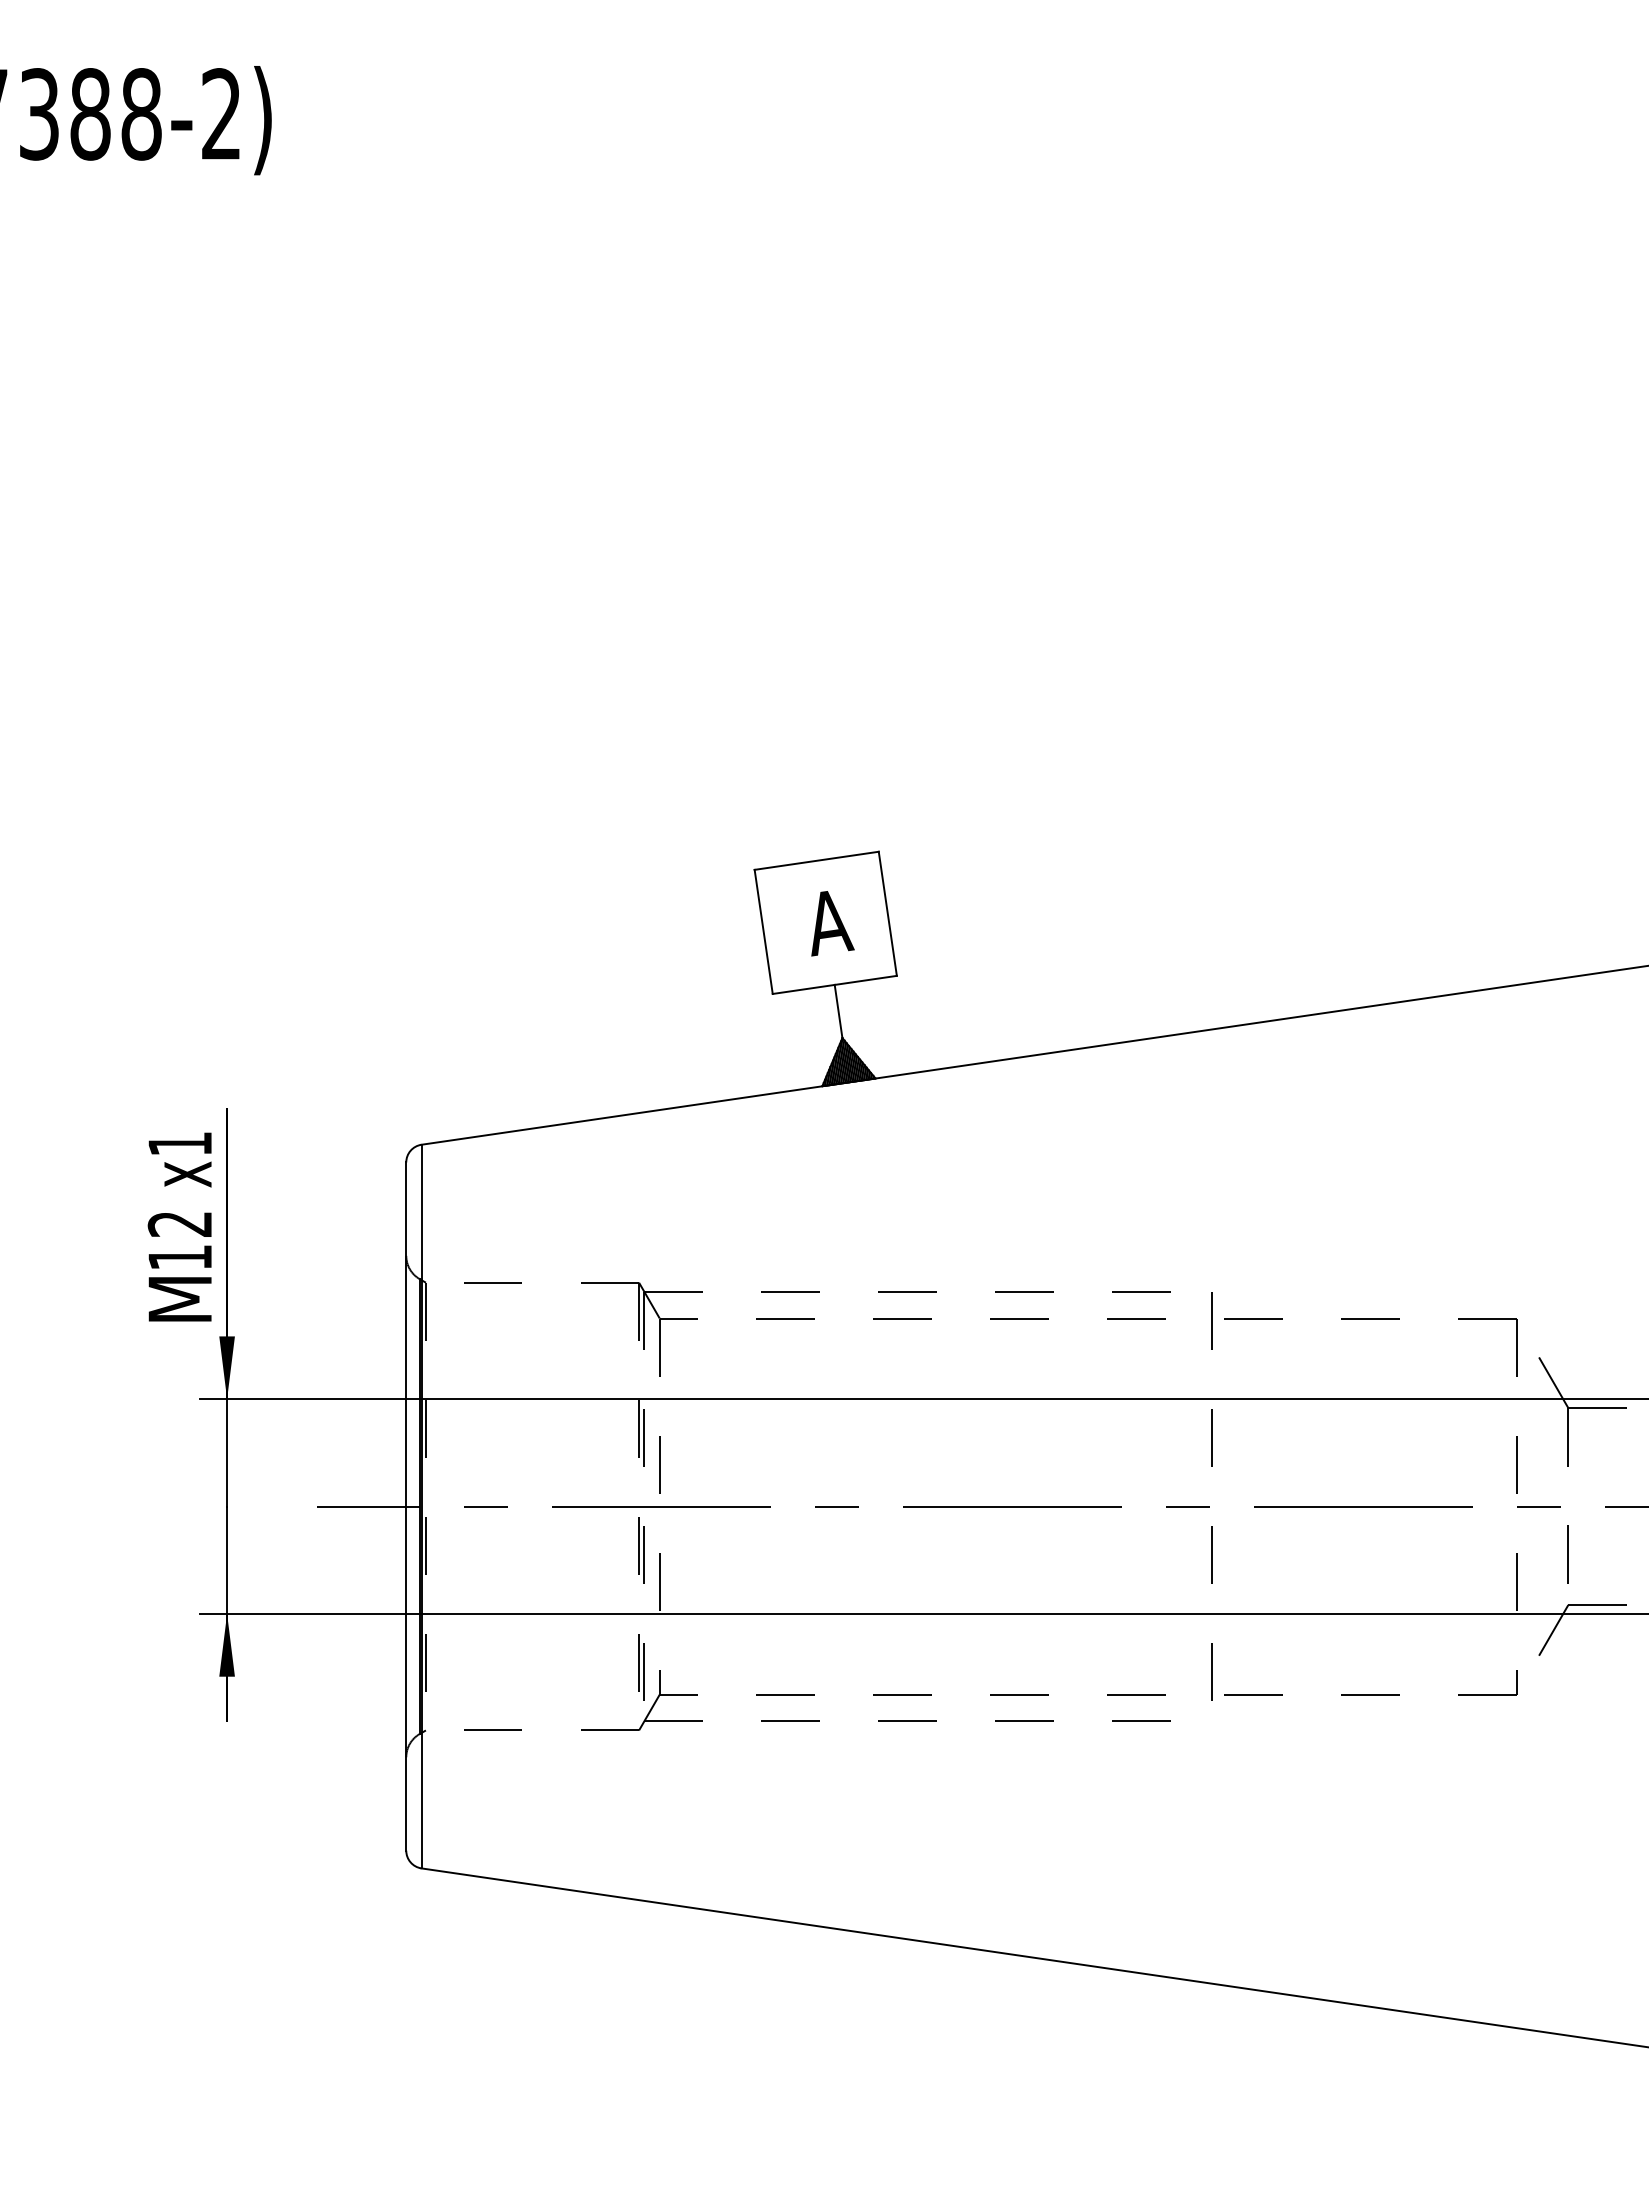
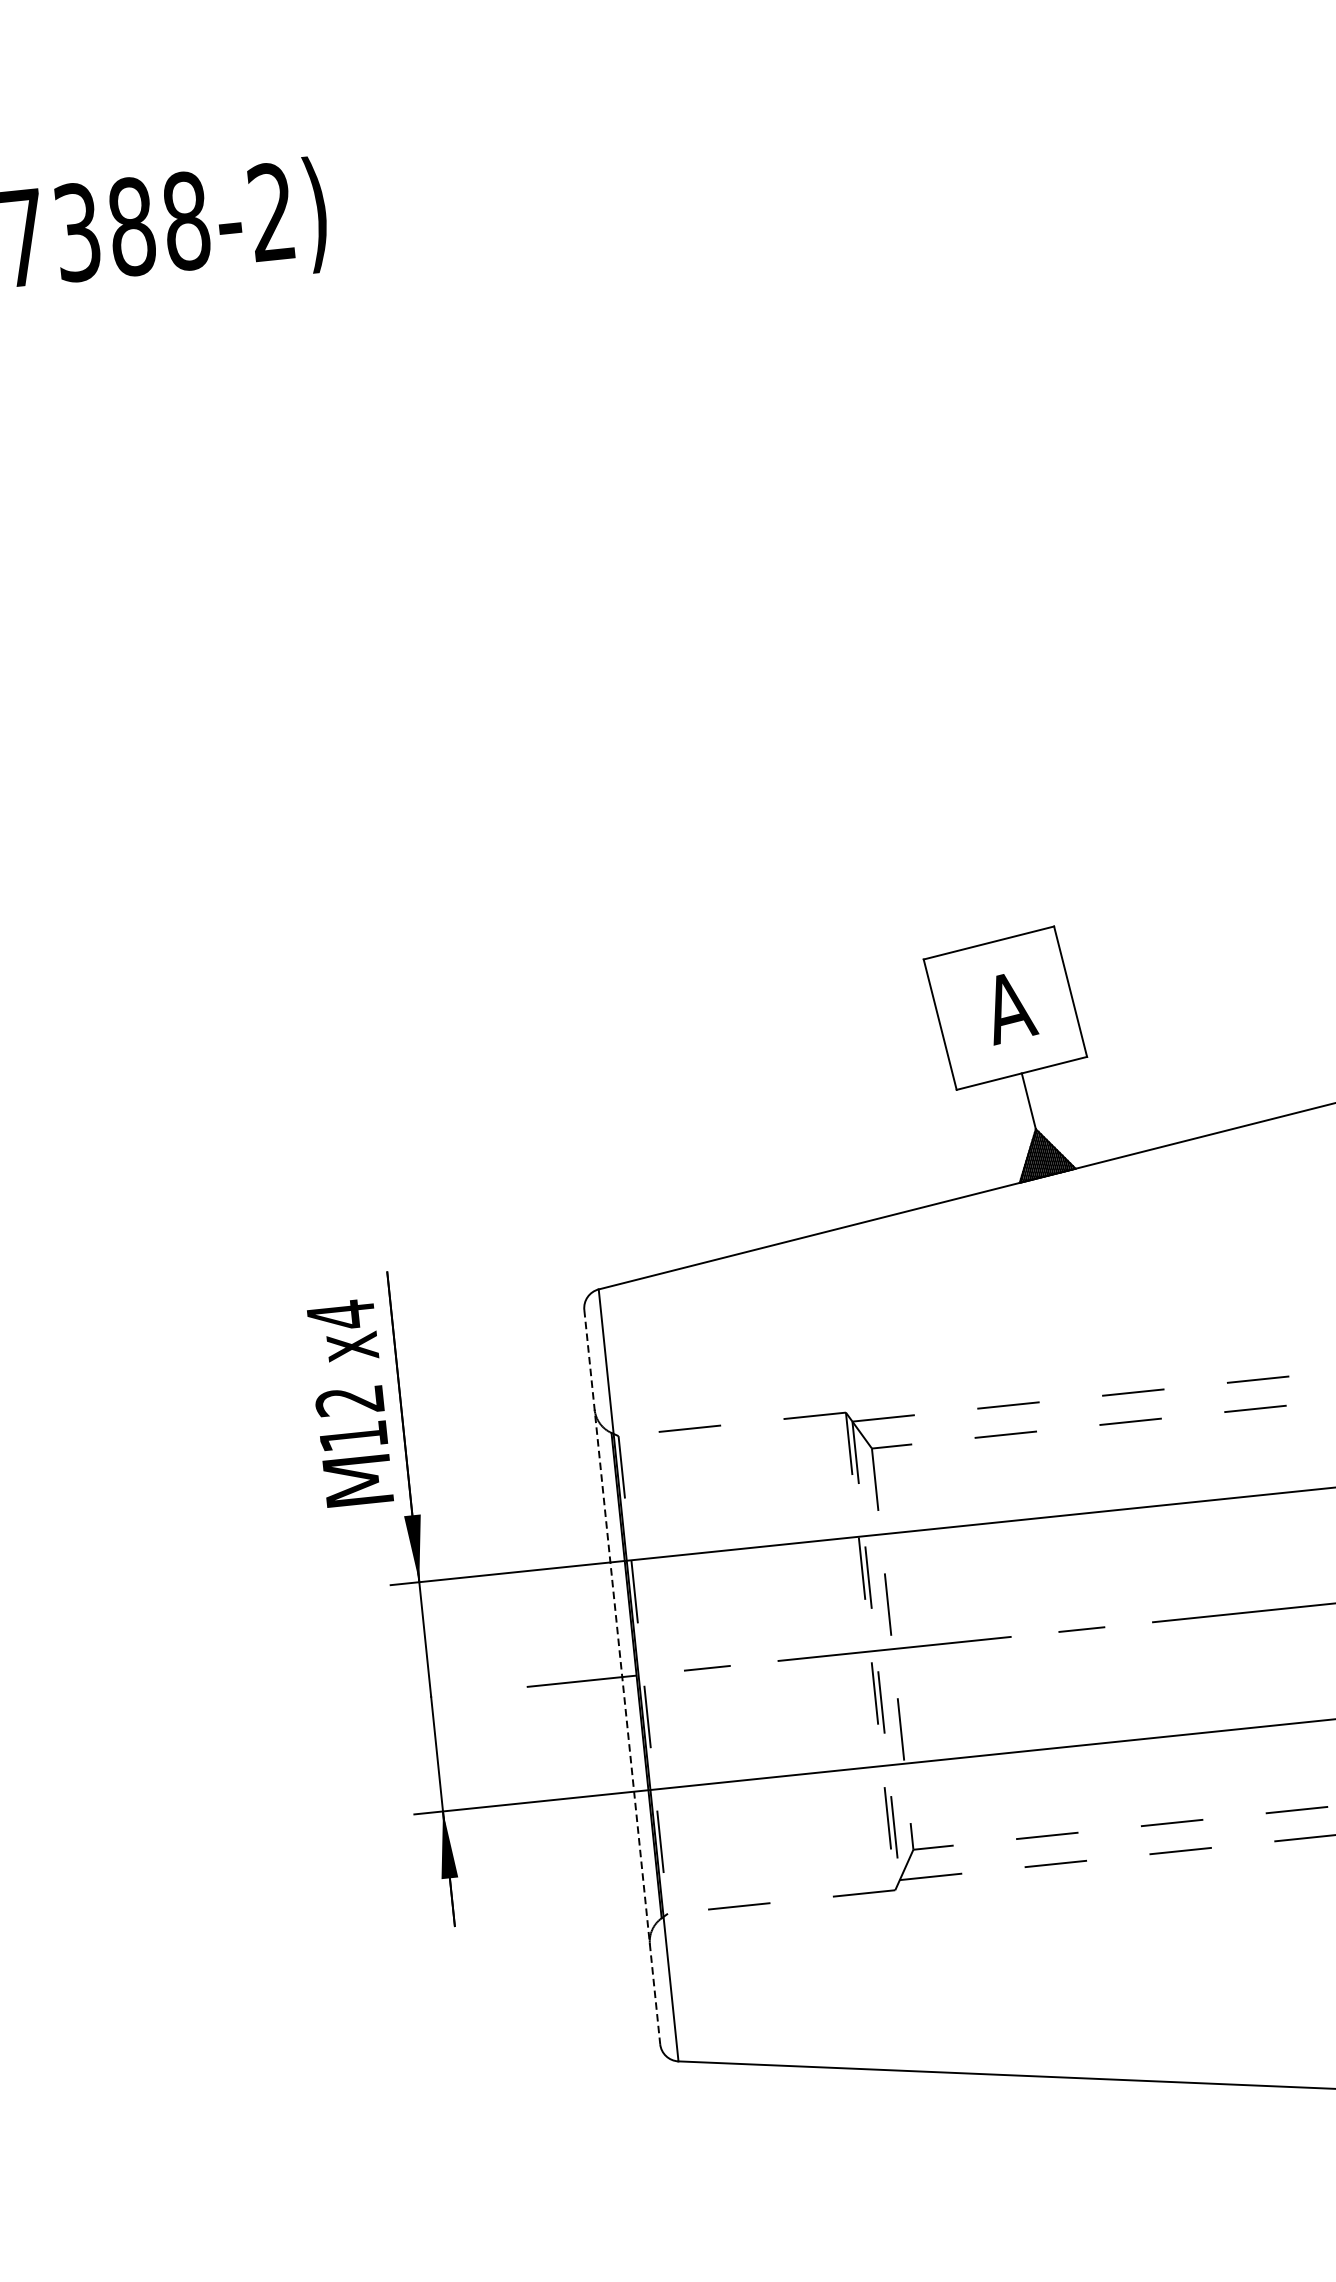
text: (179, 1144) -> (340, 1315), x1 -> x4
line: (406, 1507) -> (622, 1678), solid -> dashed

